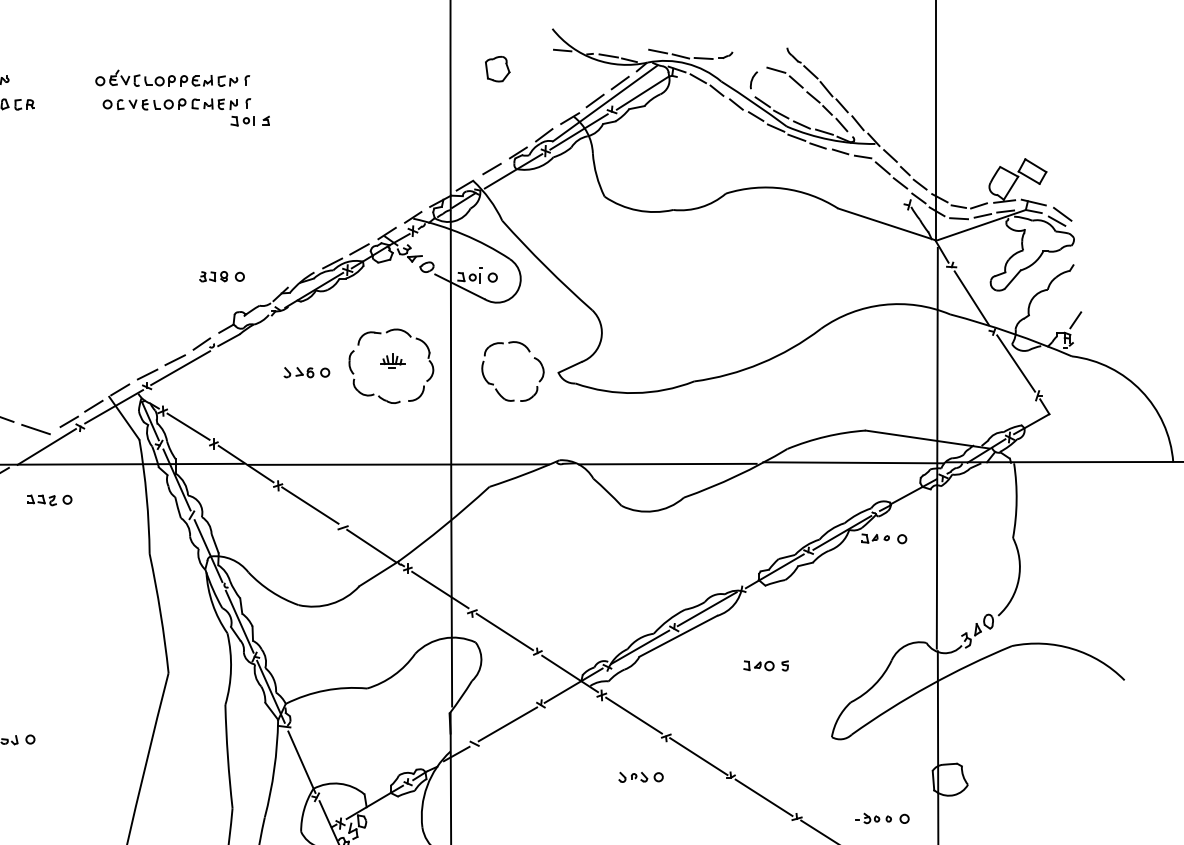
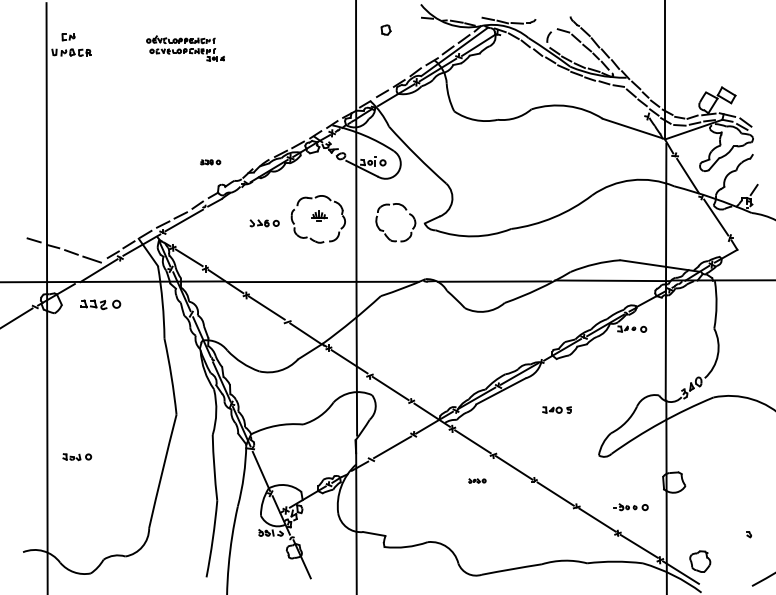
part: (496, 68) -> (385, 29), size x0.6
part: (182, 98) -> (185, 48), size x0.7
part: (221, 277) -> (210, 162), size x0.7
part: (49, 500) -> (100, 304), size x1.4
part: (641, 776) -> (477, 480), size x0.6

